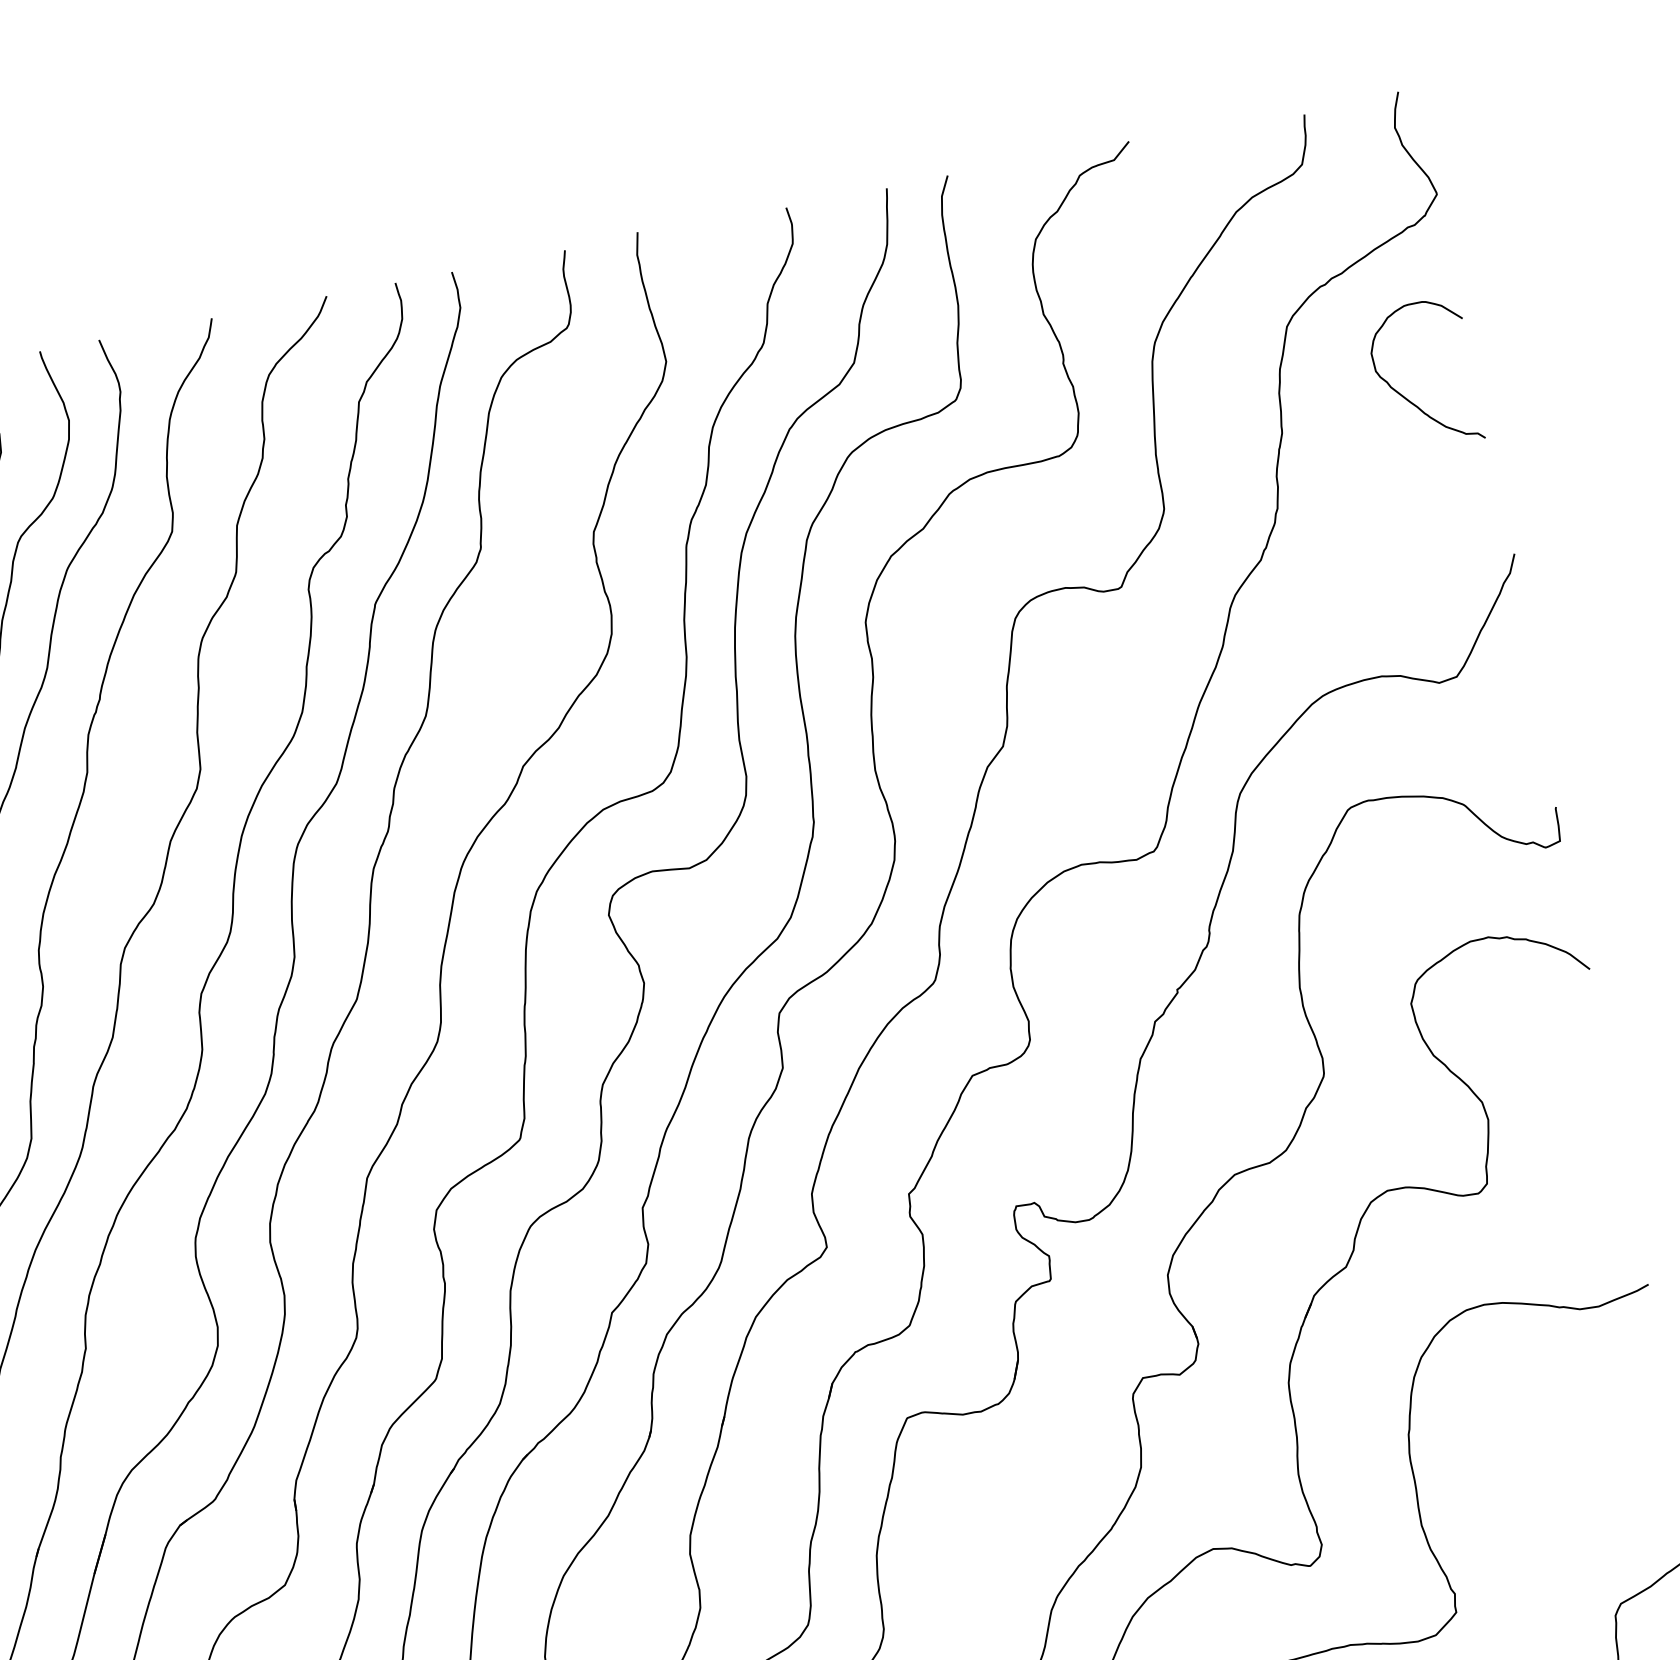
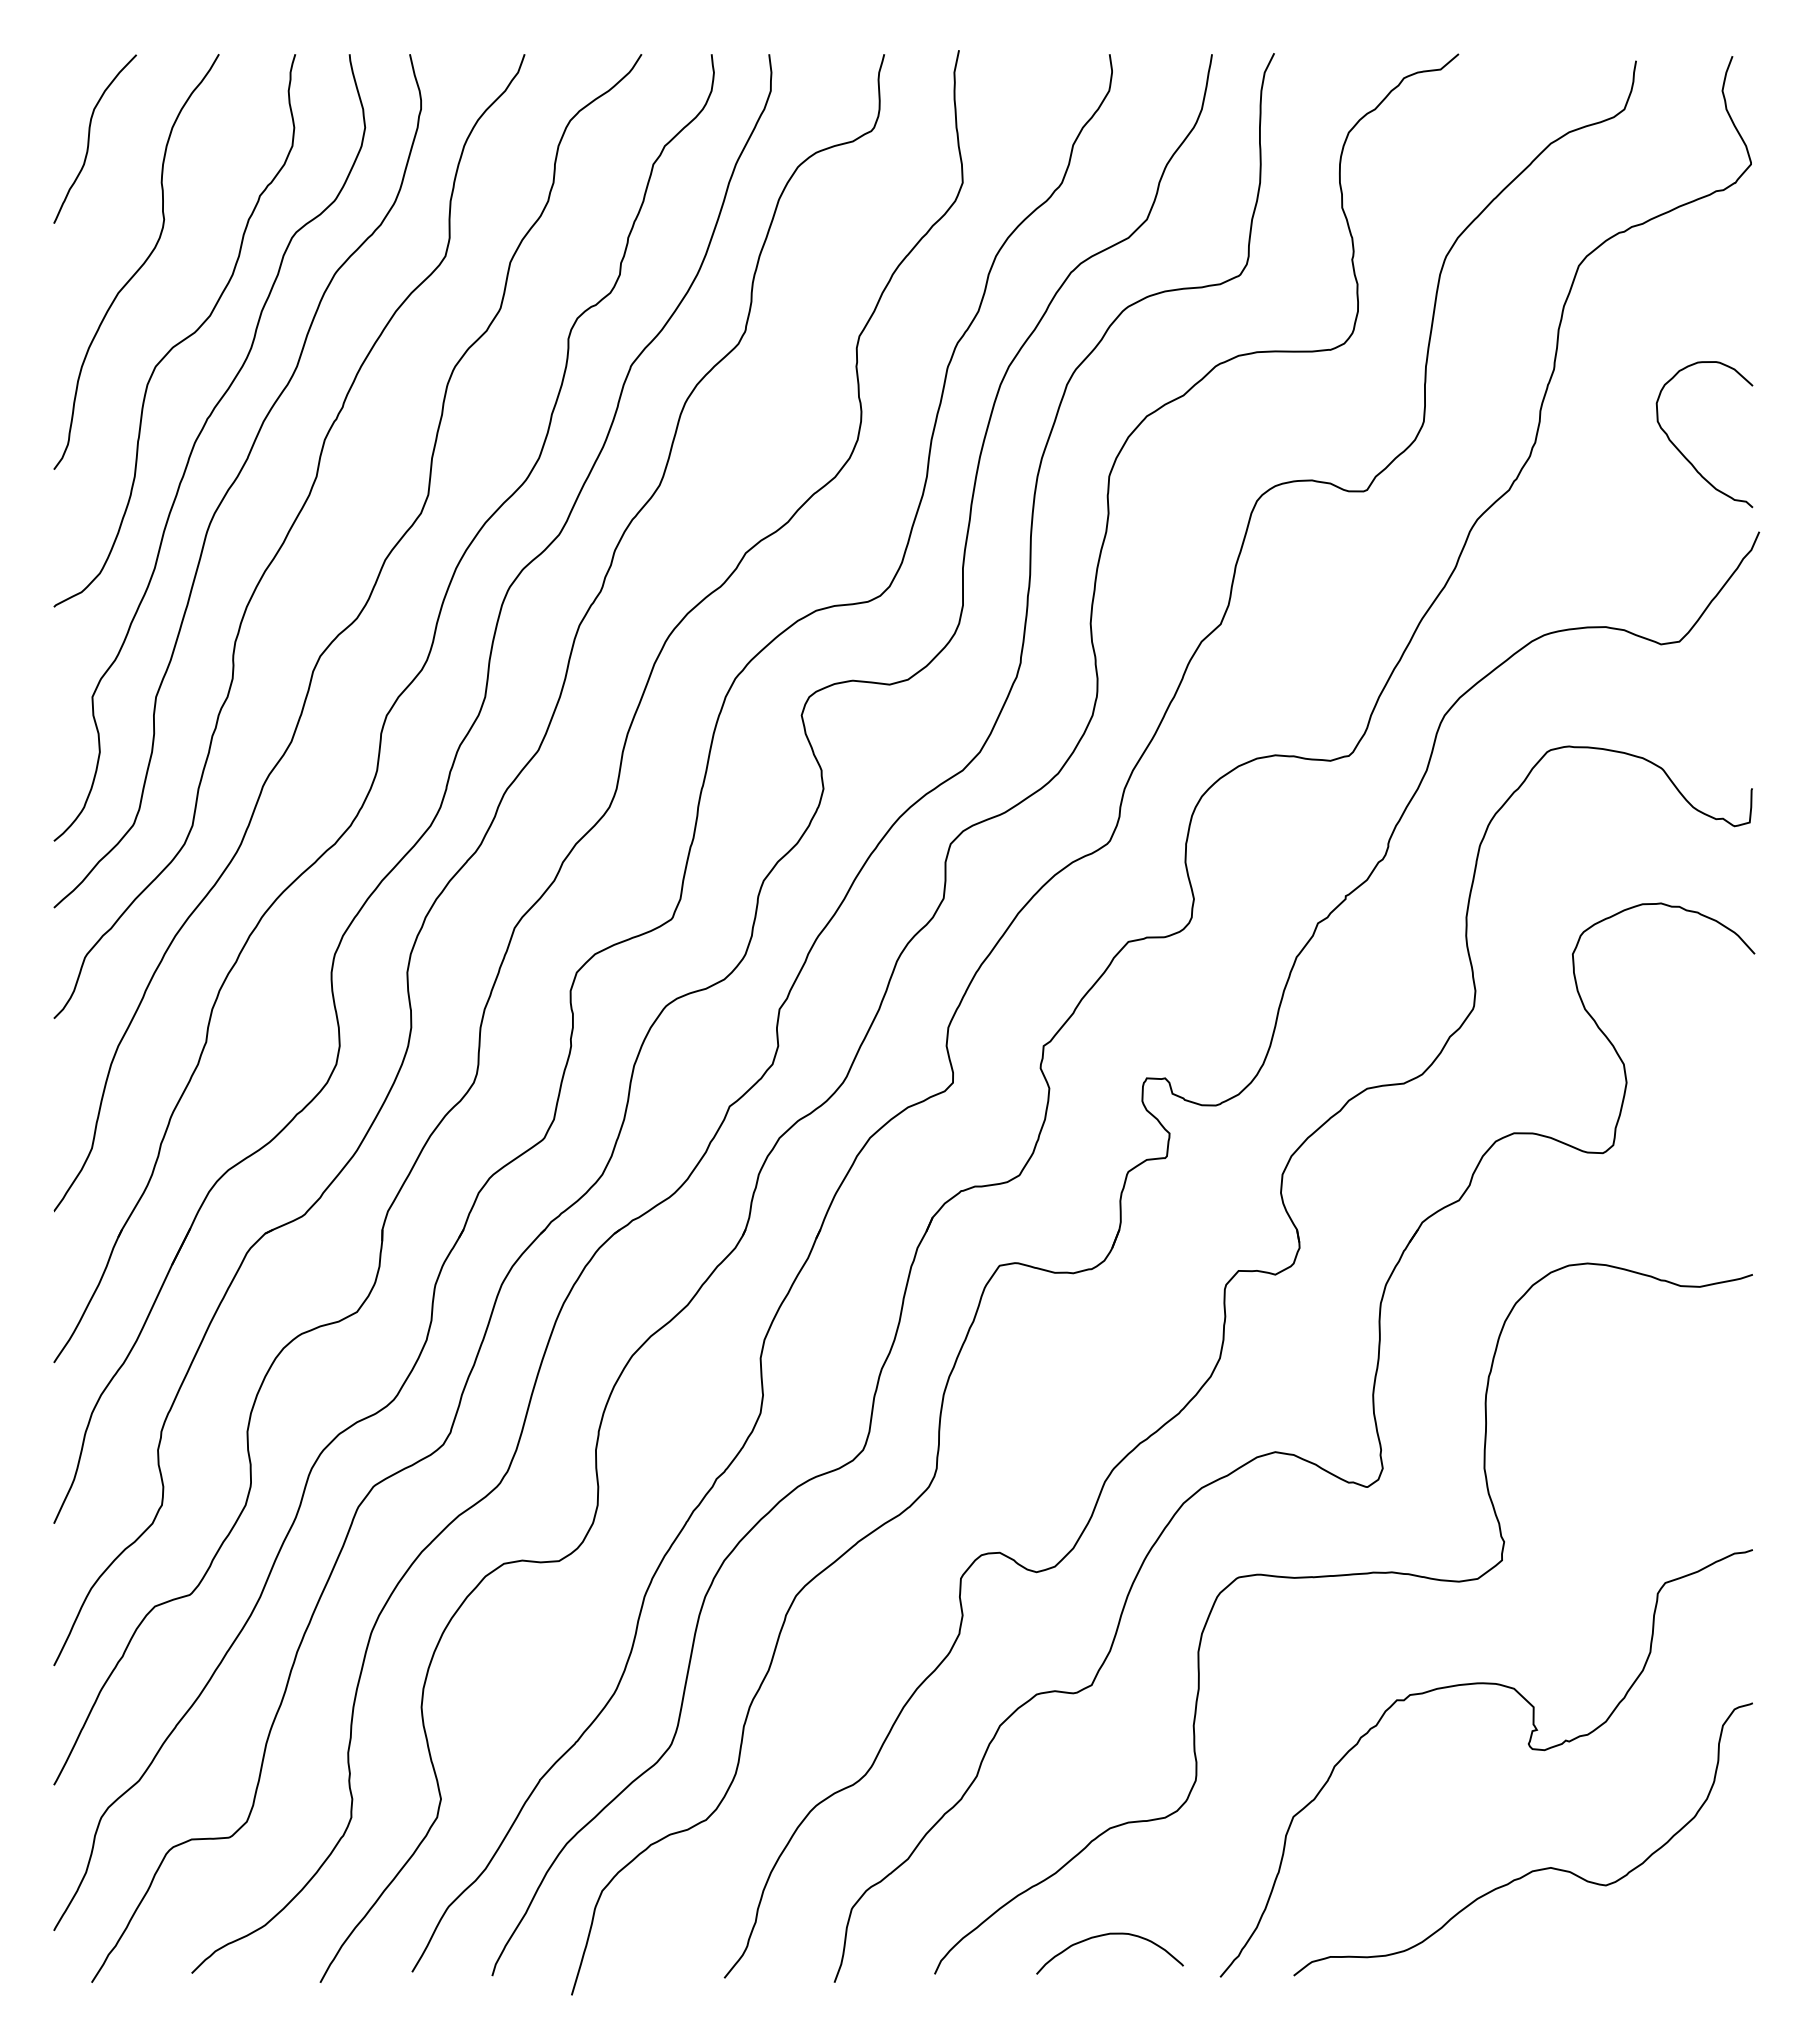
curve: (1404, 396) -> (1681, 451), moved

